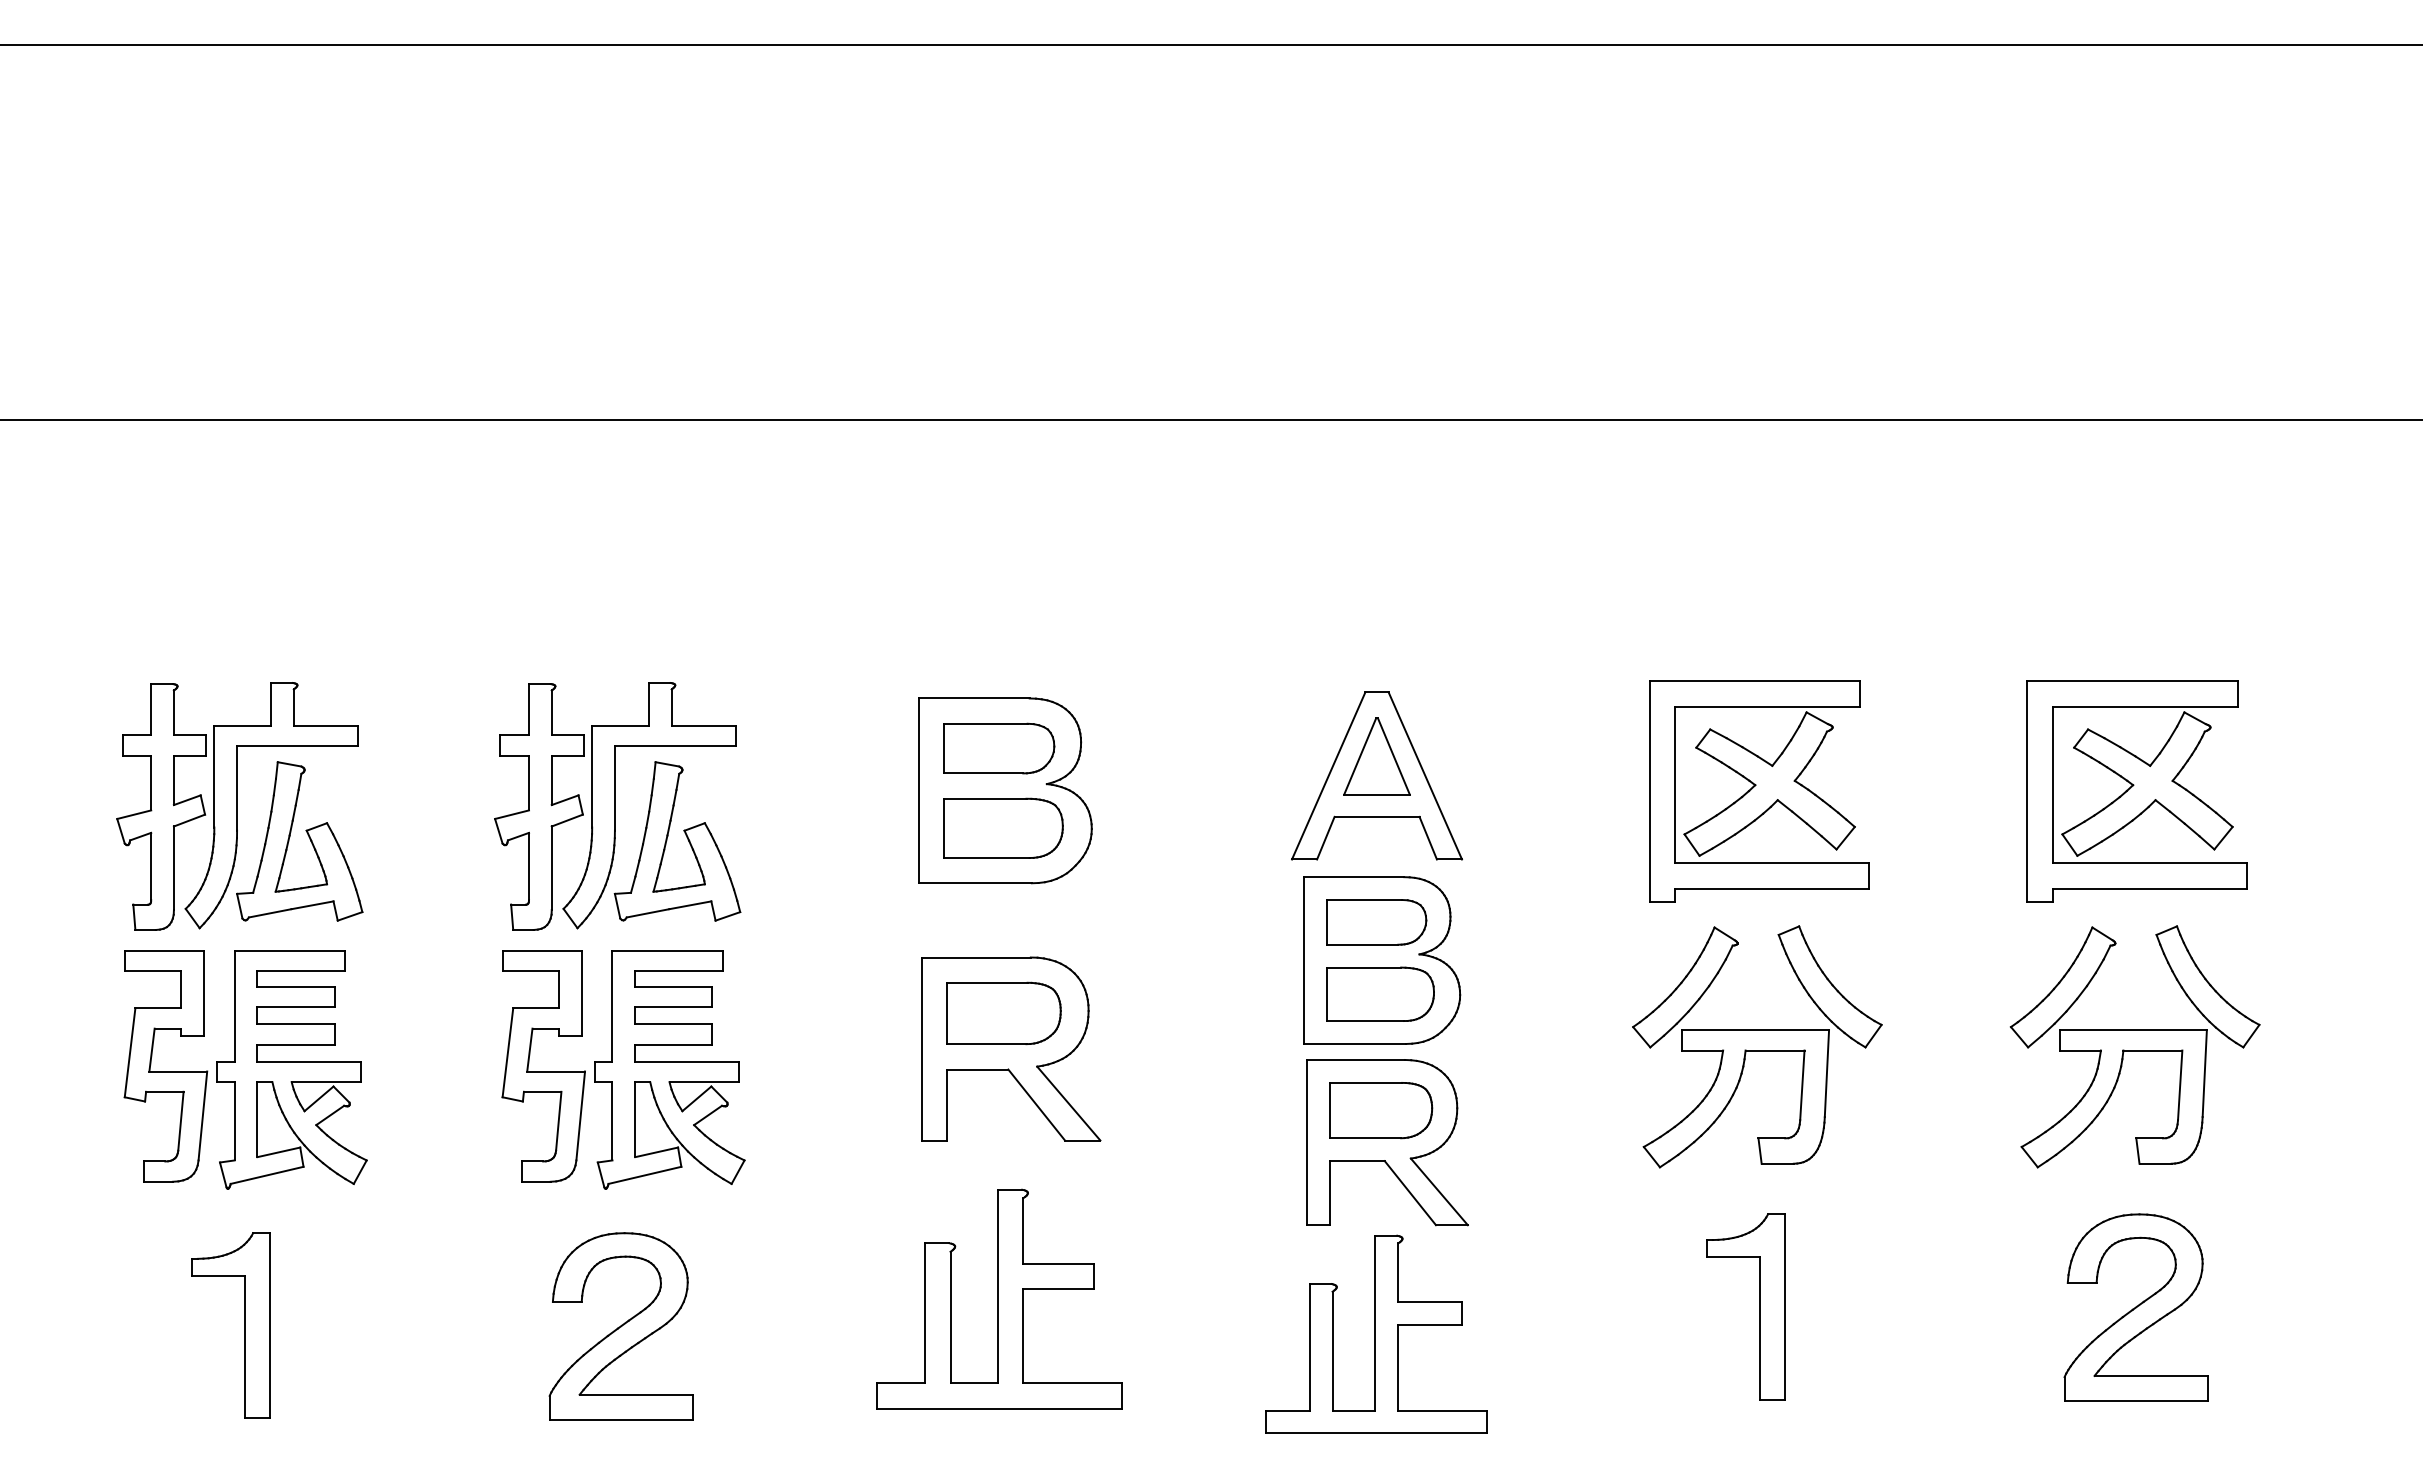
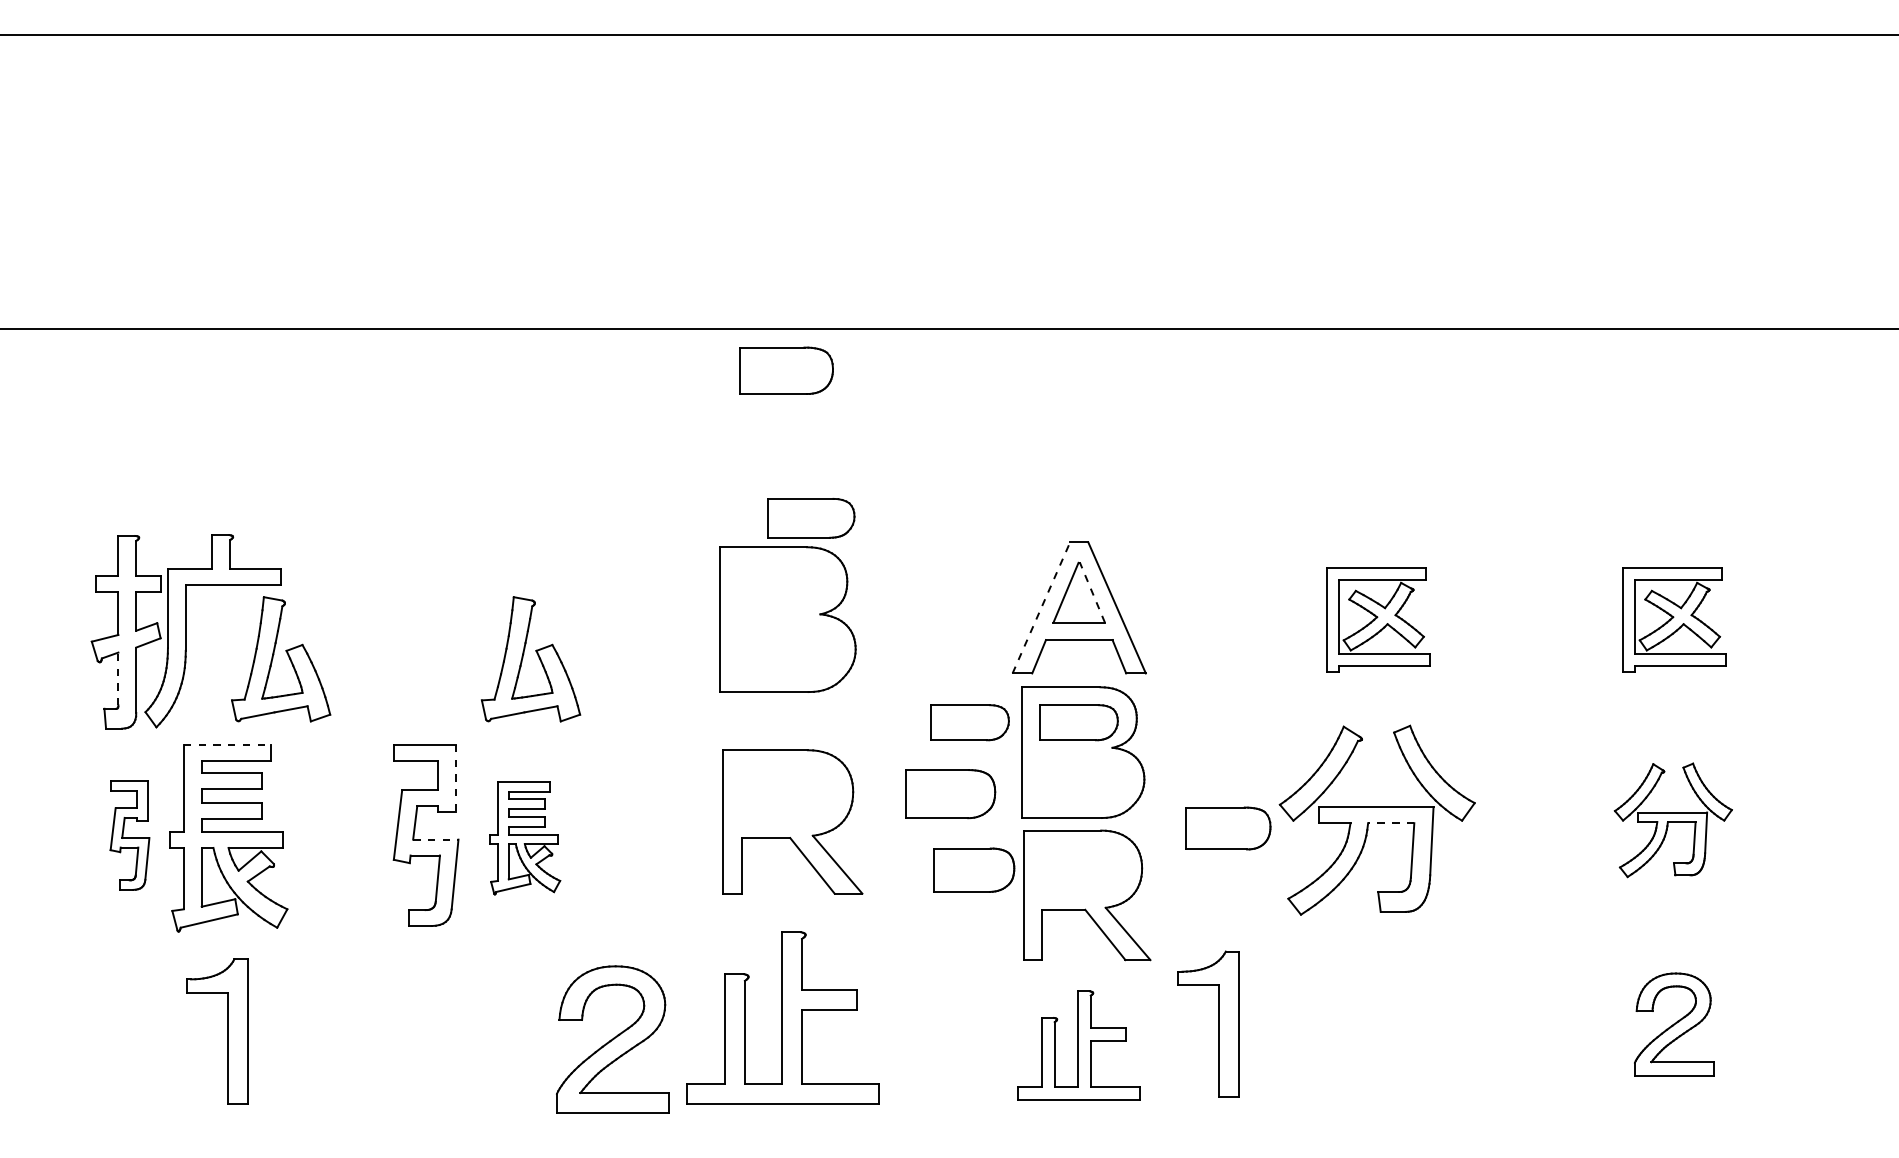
part: (999, 748) -> (811, 518), moved
line: (1393, 756) -> (1092, 592), solid -> dashed
line: (1328, 775) -> (1041, 607), solid -> dashed
part: (1759, 791) -> (1379, 620), size x0.6
part: (2136, 791) -> (1674, 620), size x0.6
part: (615, 806) -> (482, 631), removed
part: (1003, 827) -> (786, 370), moved
part: (290, 837) -> (273, 656), moved
line: (151, 866) -> (118, 678), solid -> dashed
part: (1237, 922) -> (969, 722), added
line: (290, 950) -> (227, 744), solid -> dashed
line: (581, 993) -> (455, 778), solid -> dashed
part: (1380, 993) -> (1228, 827), moved
part: (1003, 1013) -> (950, 794), moved
part: (2134, 1046) -> (1672, 820), size x0.6
line: (1774, 1050) -> (1390, 823), solid -> dashed
part: (165, 1066) -> (129, 835), size x0.6
part: (669, 1069) -> (524, 838), size x0.6
line: (556, 1071) -> (436, 839), solid -> dashed
part: (1381, 1110) -> (974, 870), moved
part: (1759, 1306) -> (1219, 1023), moved
part: (2135, 1307) -> (1673, 1024), size x0.7
part: (244, 1325) -> (227, 1031), moved
part: (620, 1326) -> (612, 1039), moved
part: (1376, 1333) -> (1078, 1044), size x0.7

